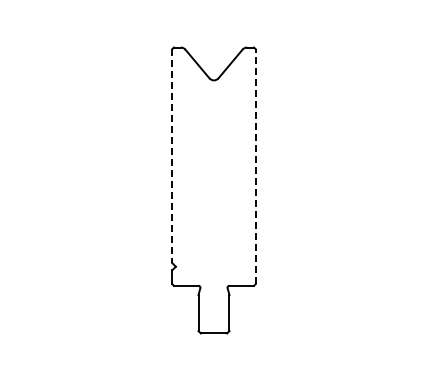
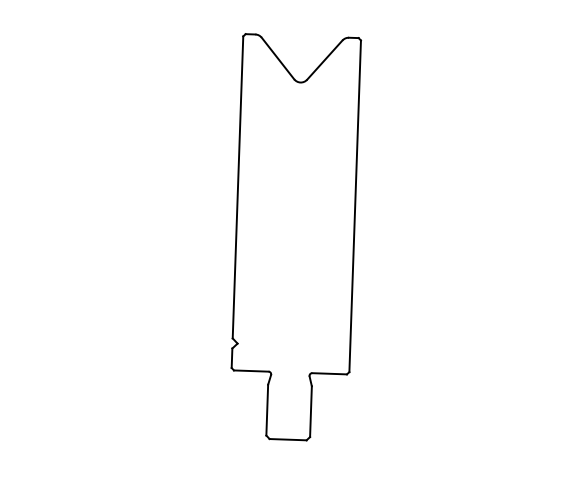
line: (172, 156) -> (238, 187), dashed -> solid
line: (255, 166) -> (354, 206), dashed -> solid

